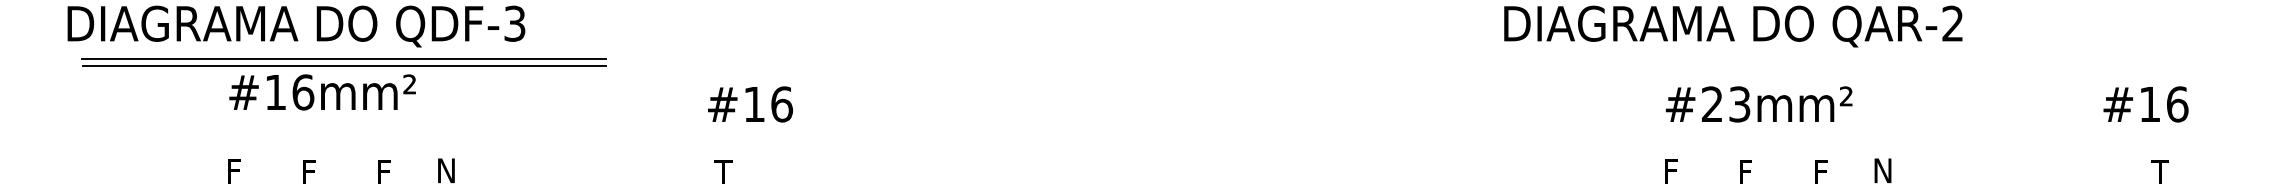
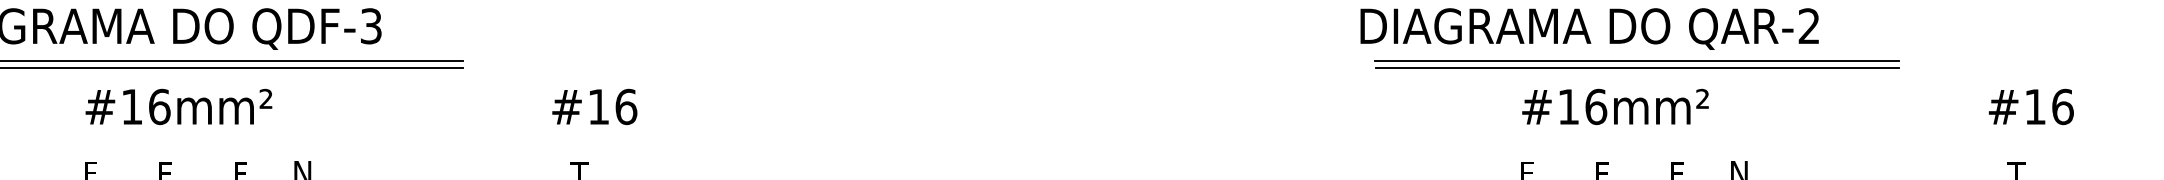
line: (1780, 58) -> (1636, 61), added
line: (1781, 65) -> (1637, 68), added
text: (322, 92) -> (178, 107), moved
text: (750, 104) -> (594, 107), moved
text: (1726, 104) -> (1582, 107), #23mm² -> #16mm²
text: (2145, 104) -> (2030, 107), moved

